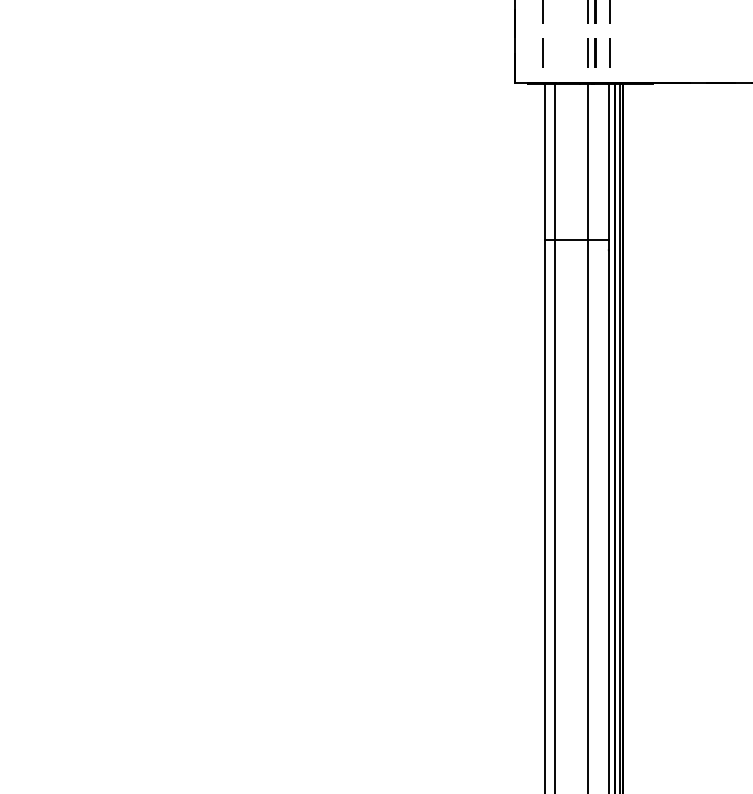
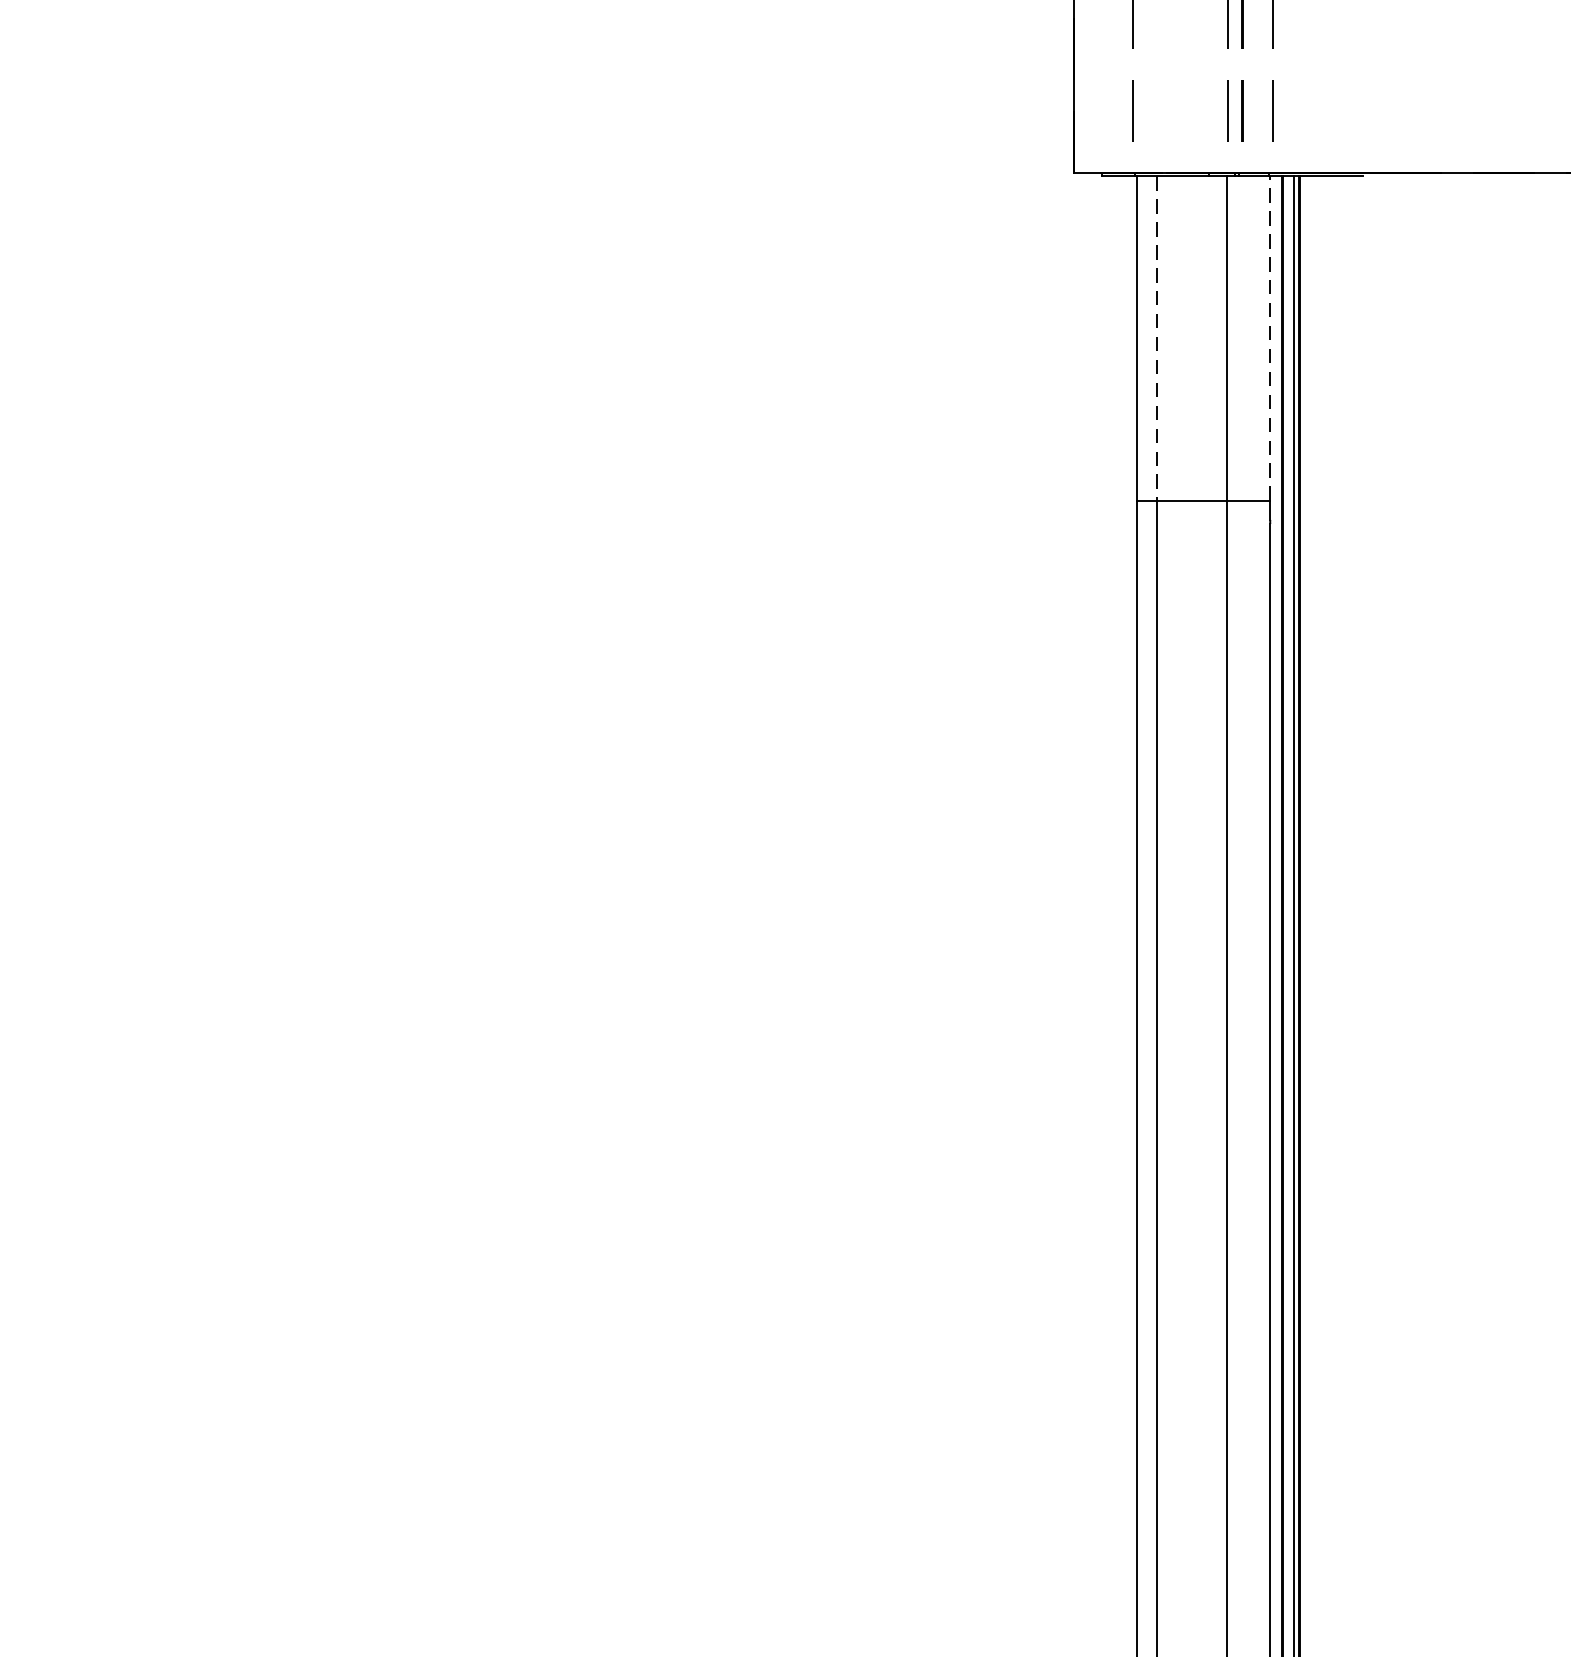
line: (554, 162) -> (1156, 339), solid -> dashed
line: (608, 162) -> (1269, 339), solid -> dashed

